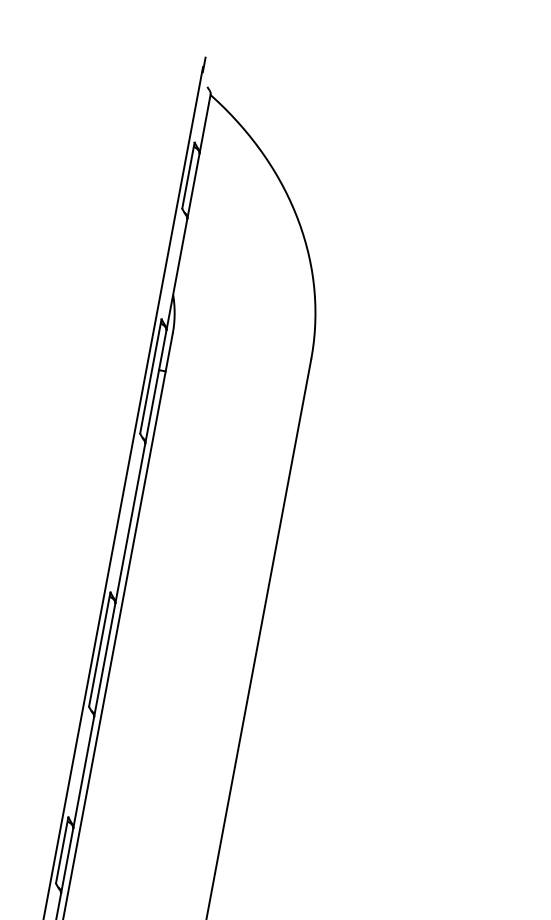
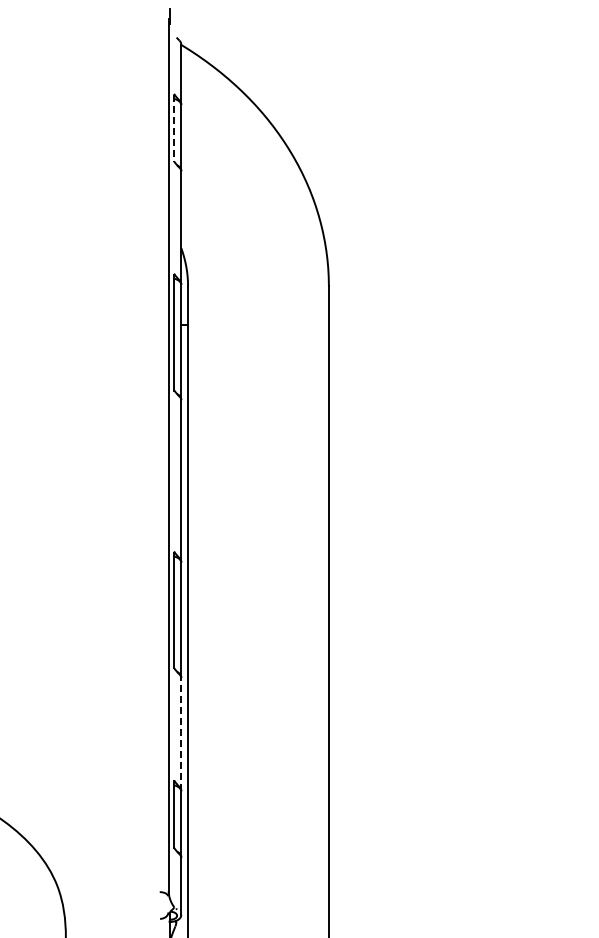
line: (188, 175) -> (174, 128), solid -> dashed
line: (84, 771) -> (181, 733), solid -> dashed

